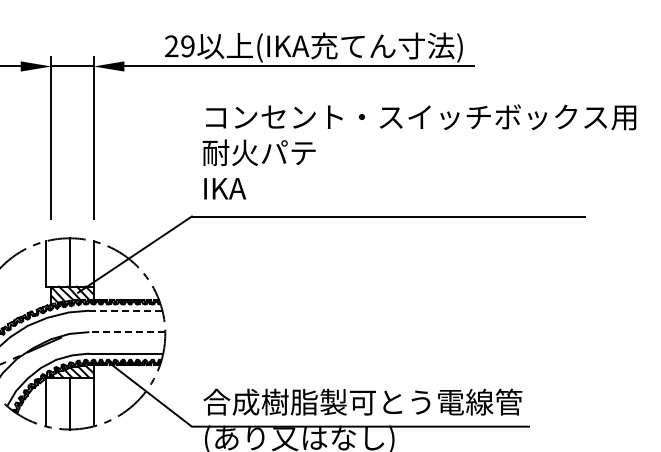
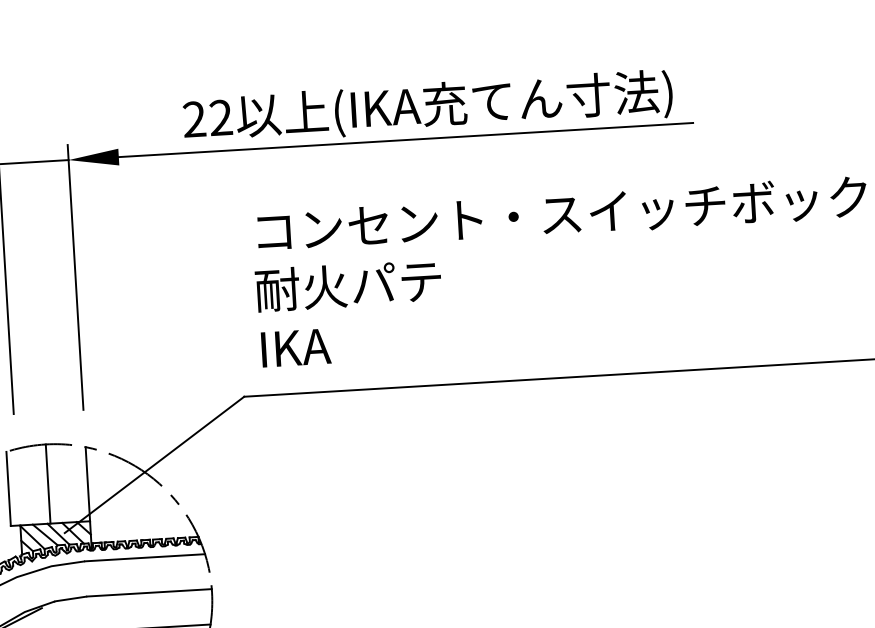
text: (187, 46) -> (220, 118), 29 -> 22
line: (125, 310) -> (144, 557), dashed -> solid
line: (127, 332) -> (149, 593), dashed -> solid

